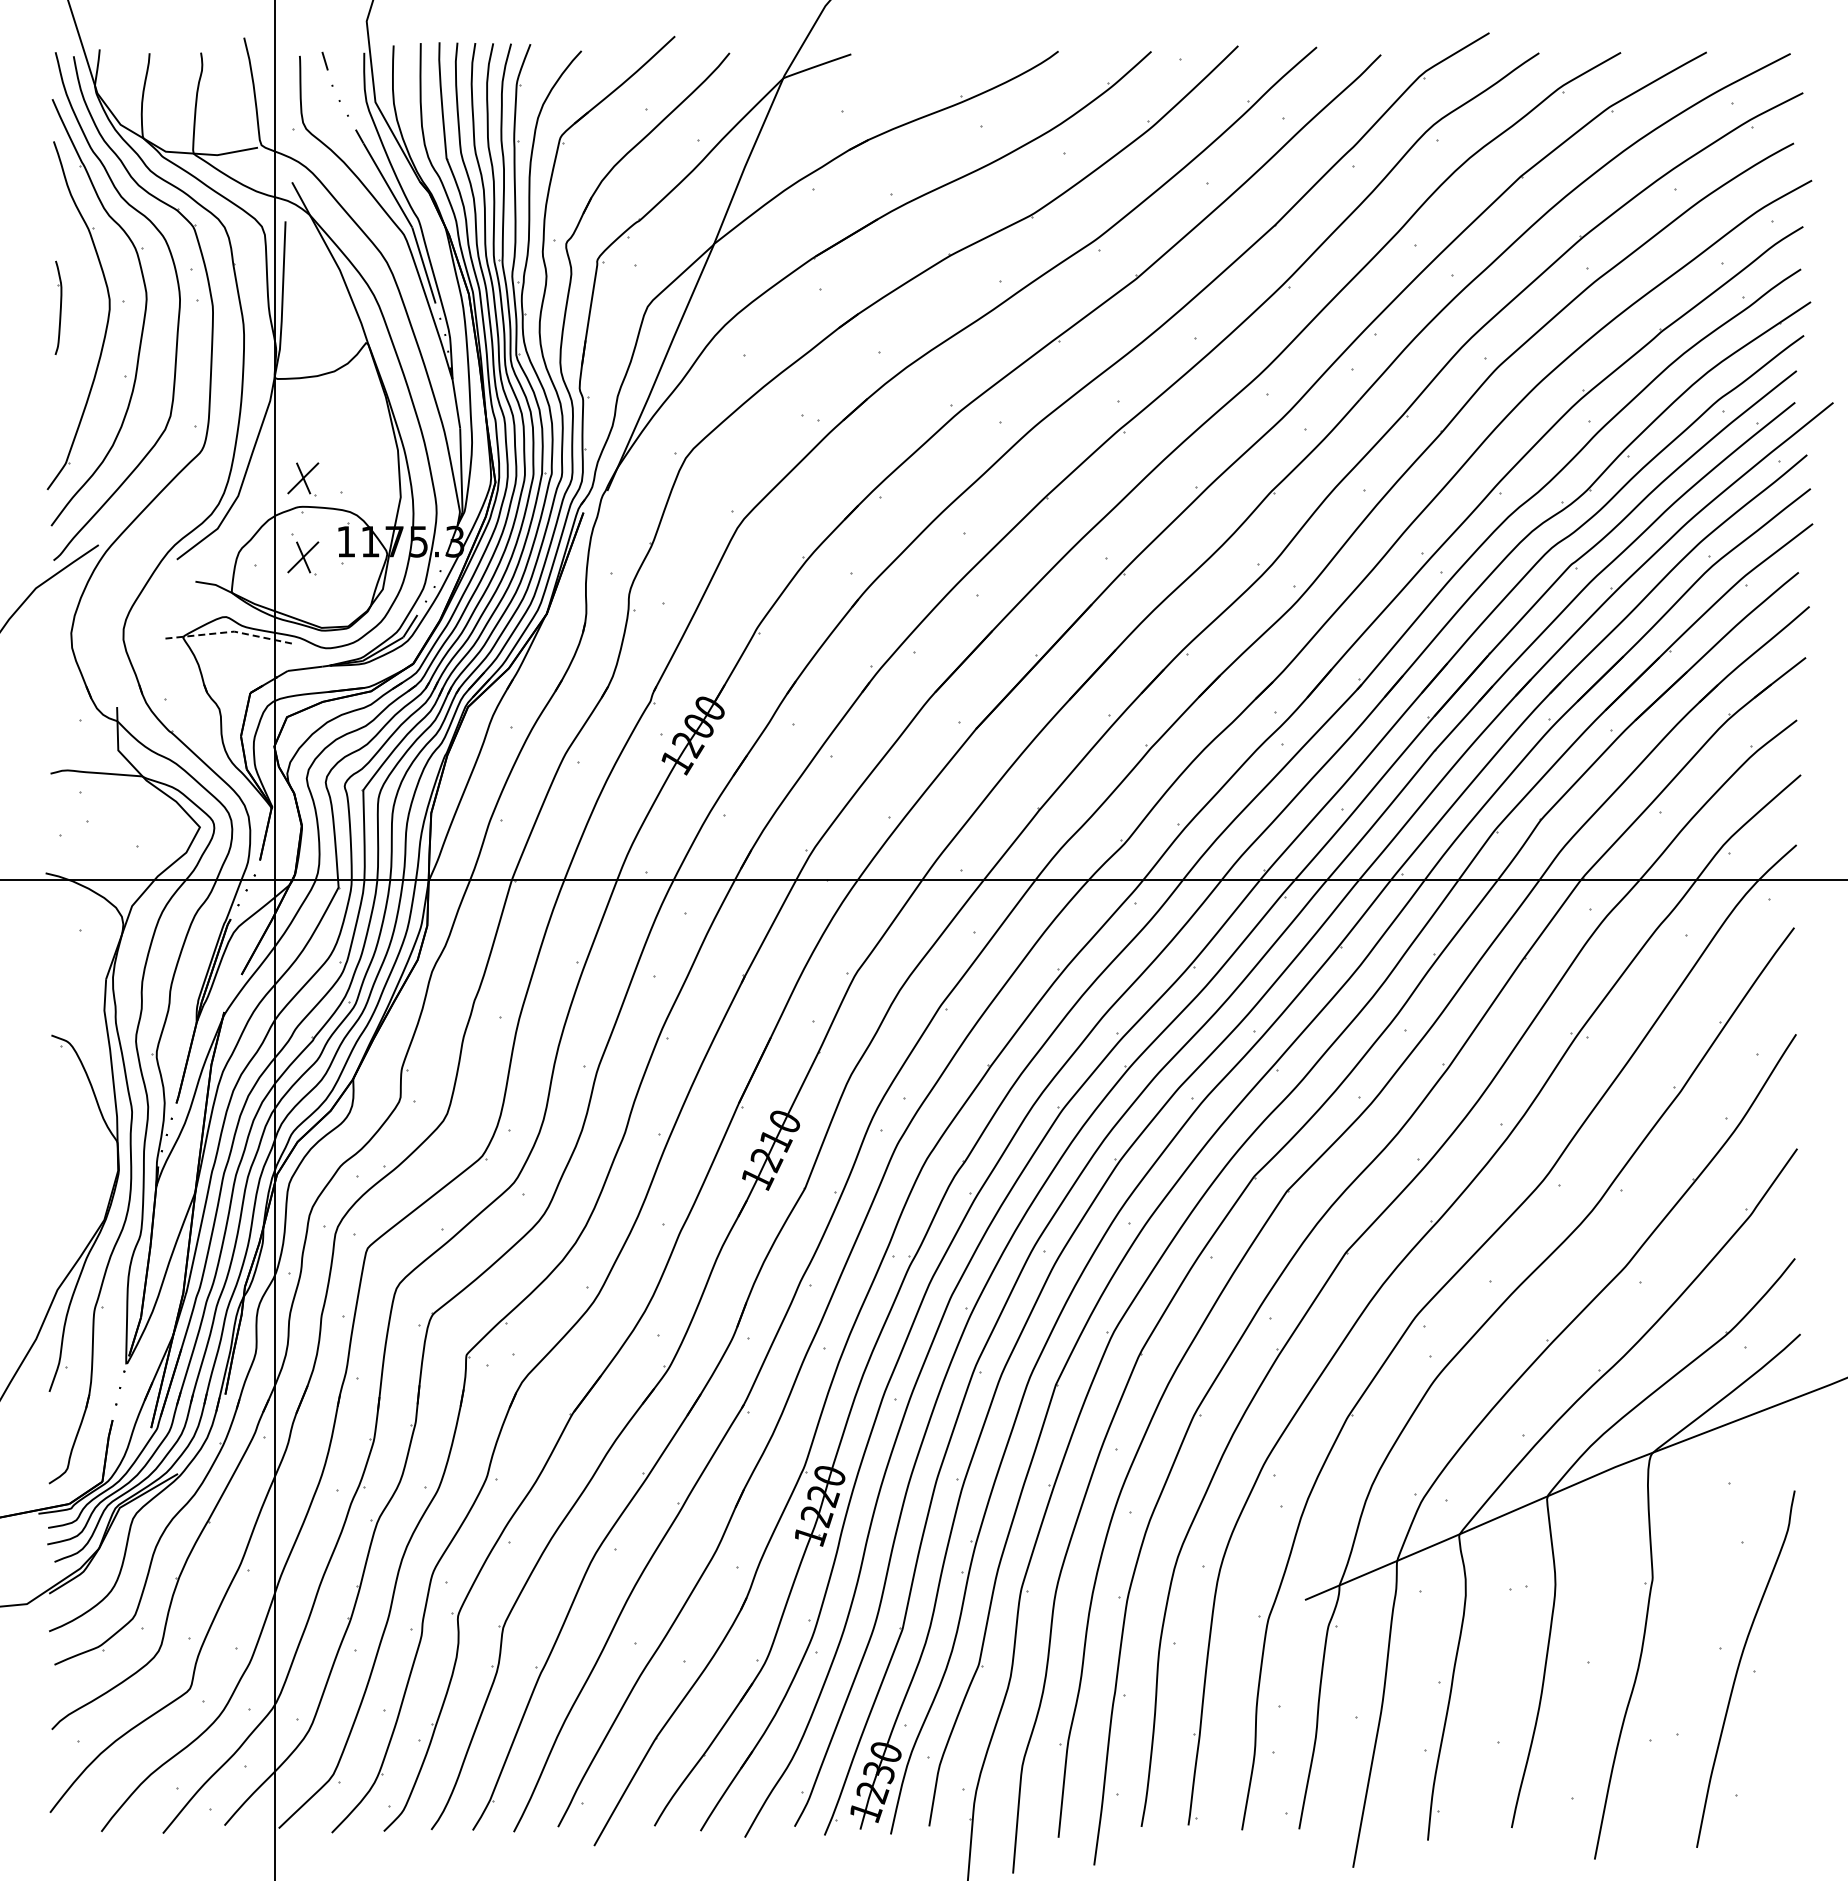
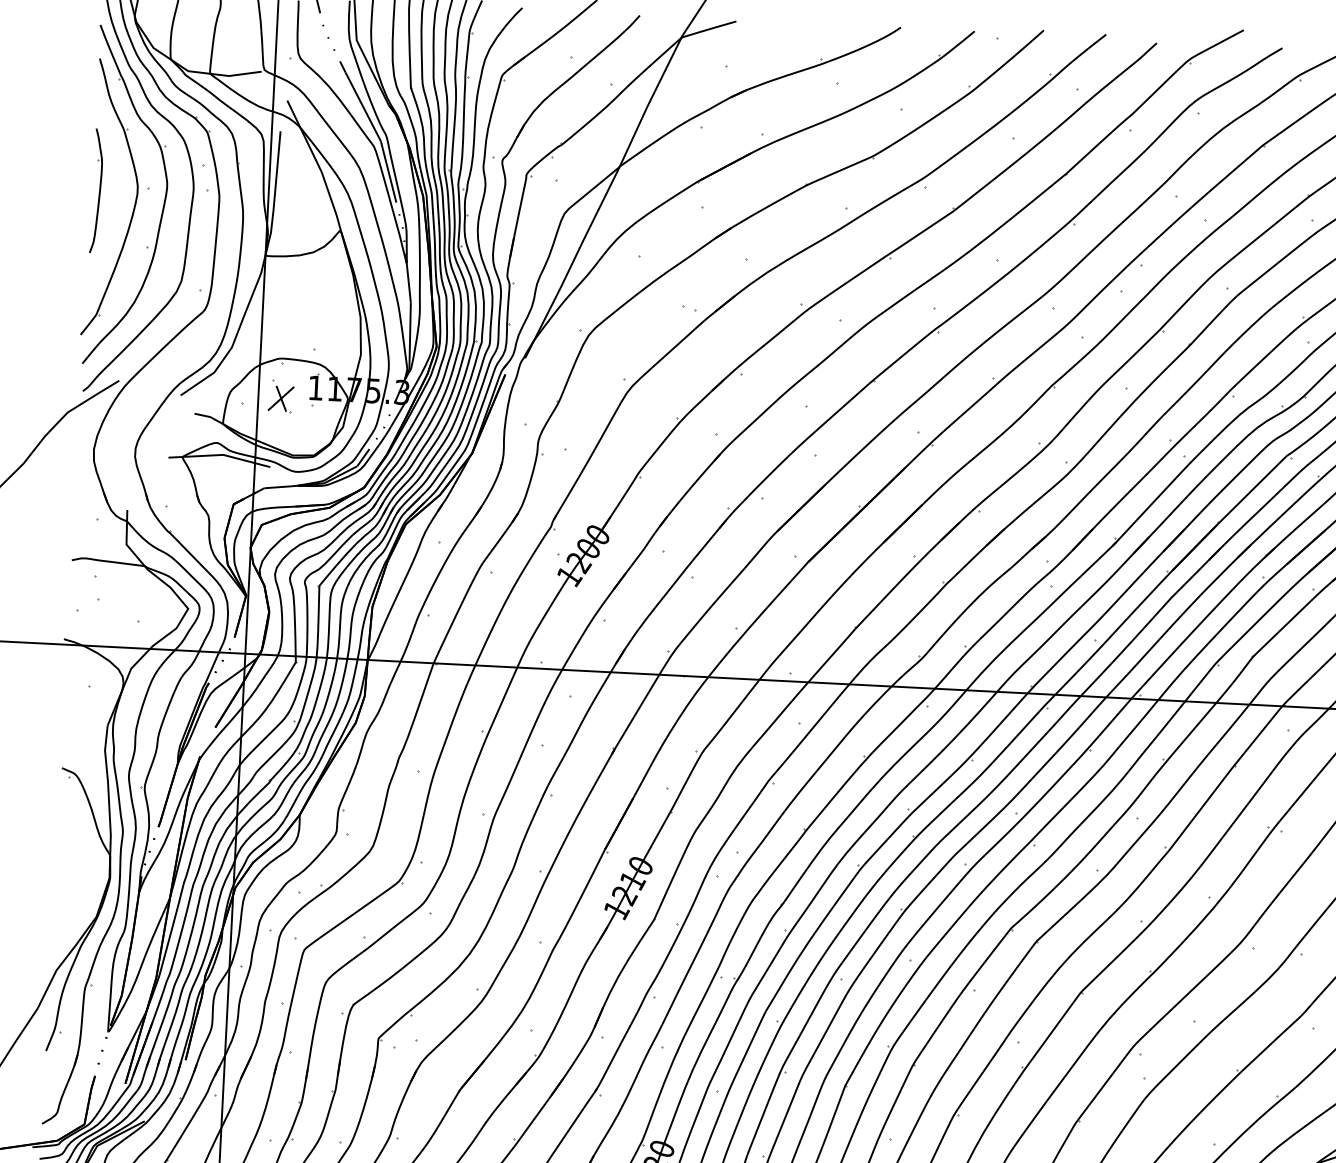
part: (58, 307) -> (96, 190), size x1.67
part: (303, 479) -> (284, 336), removed
line: (231, 631) -> (221, 454), dashed -> solid

